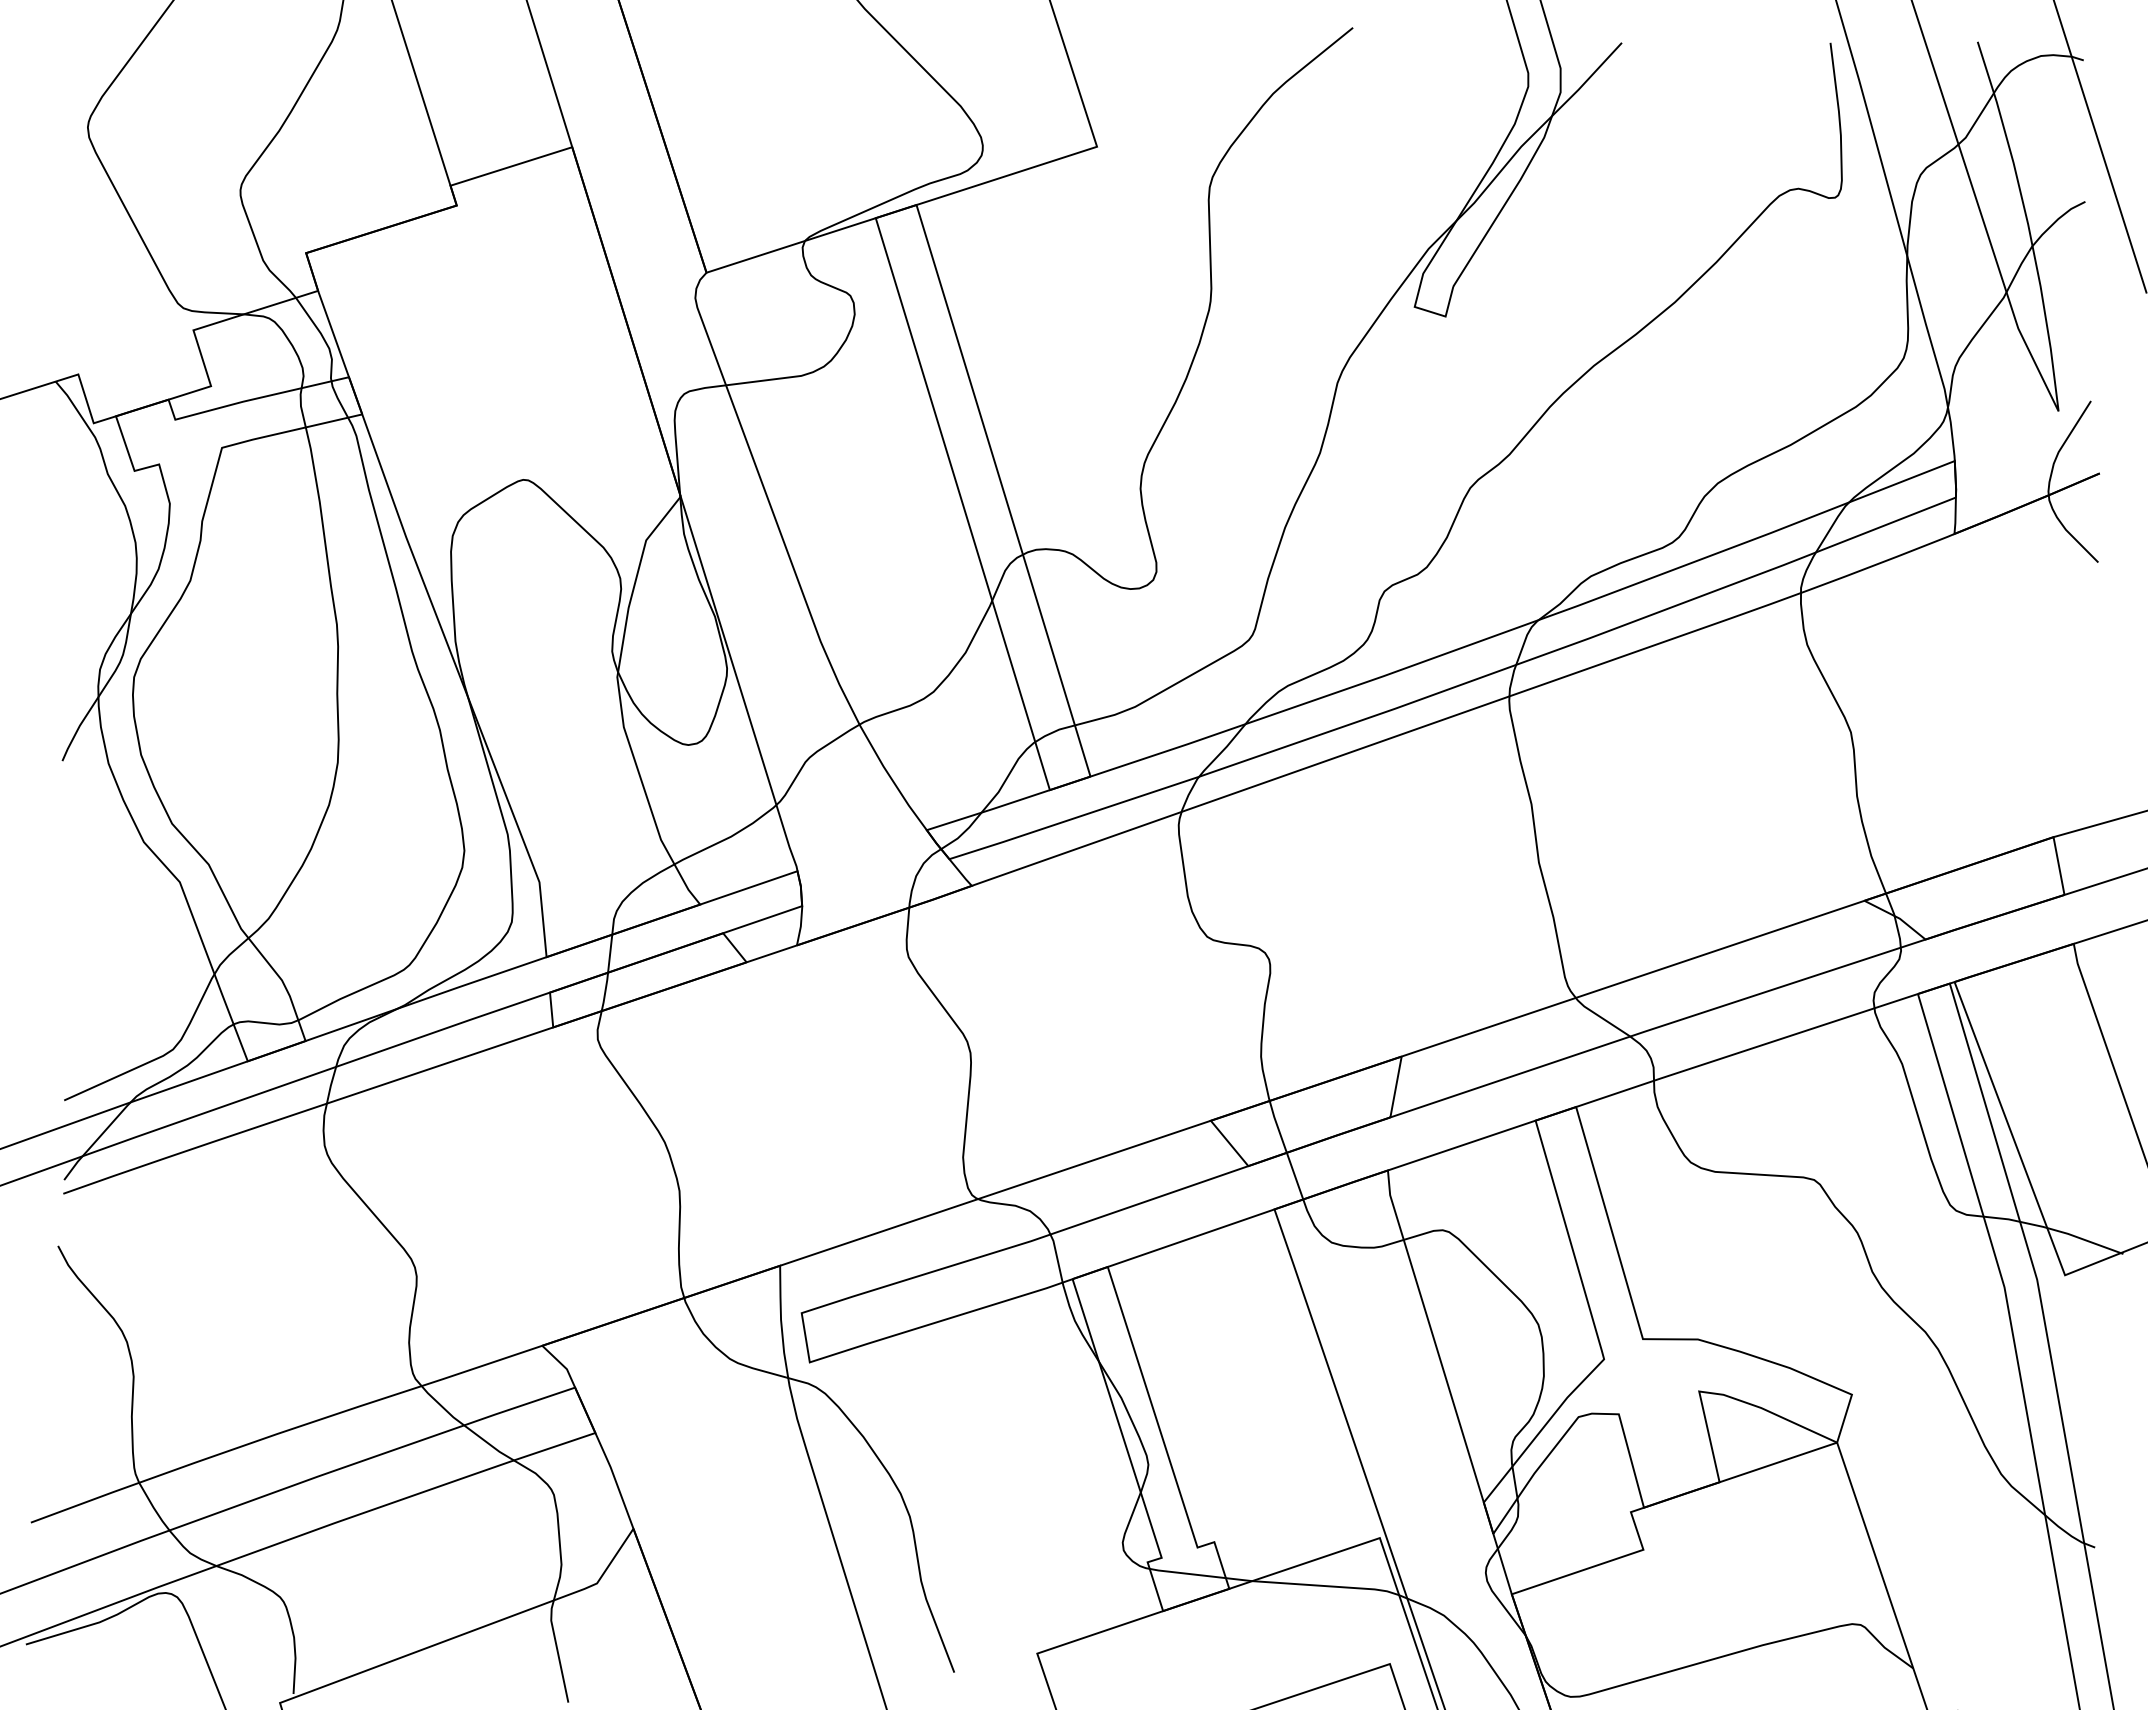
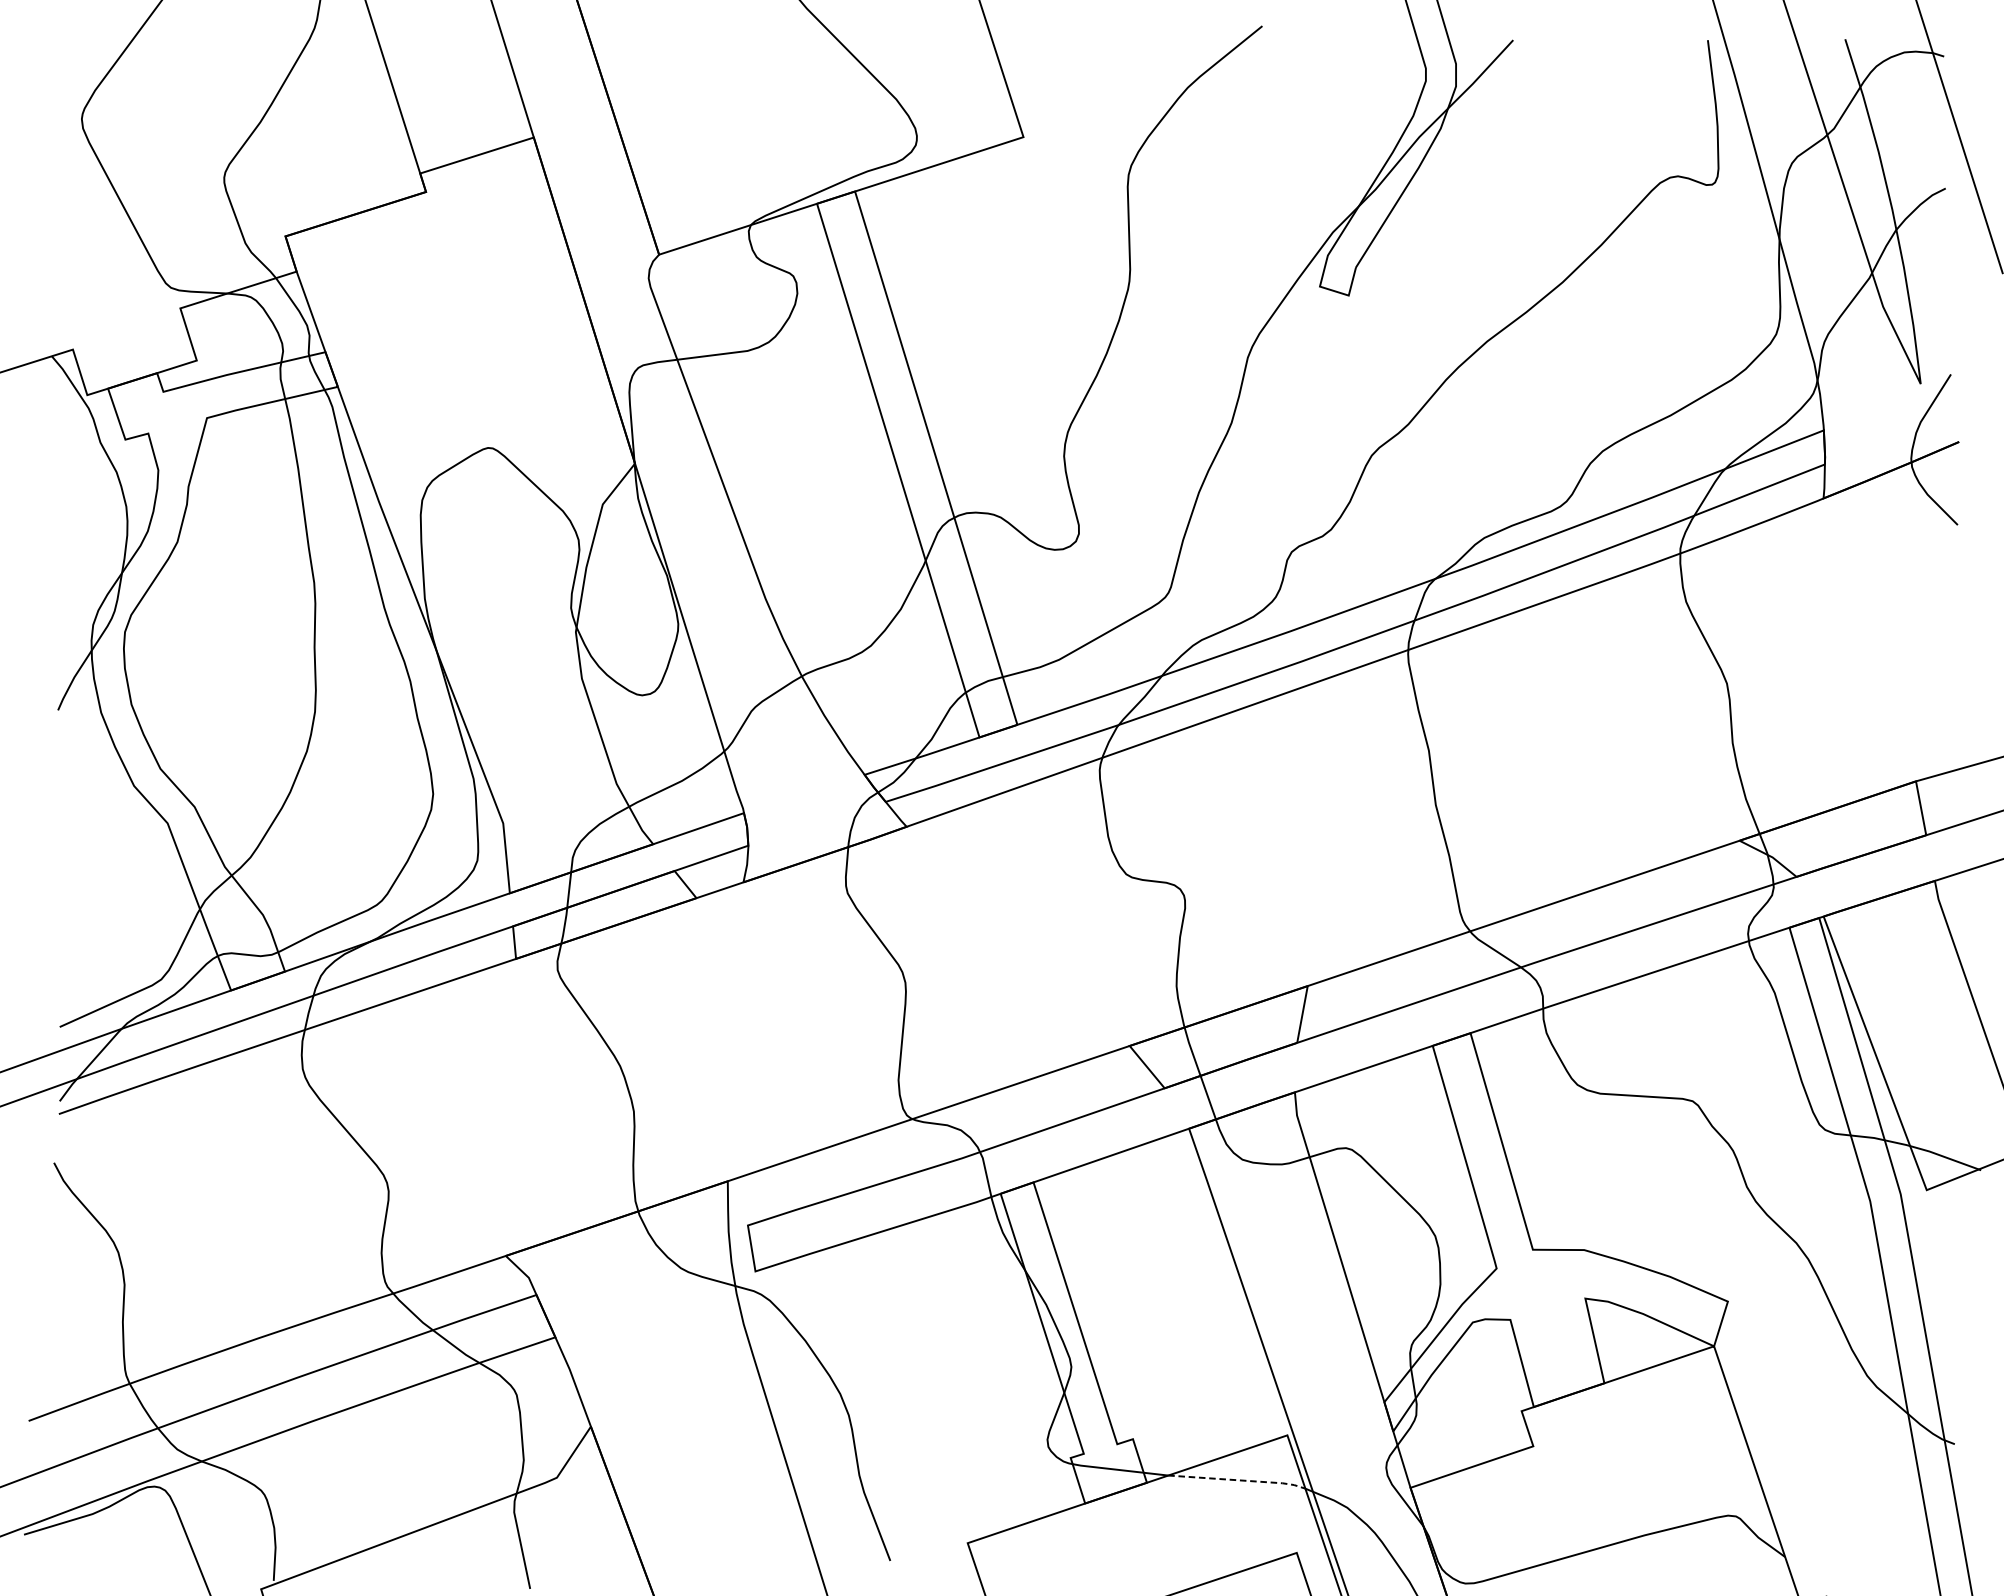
line: (1327, 1586) -> (1238, 1480), solid -> dashed

